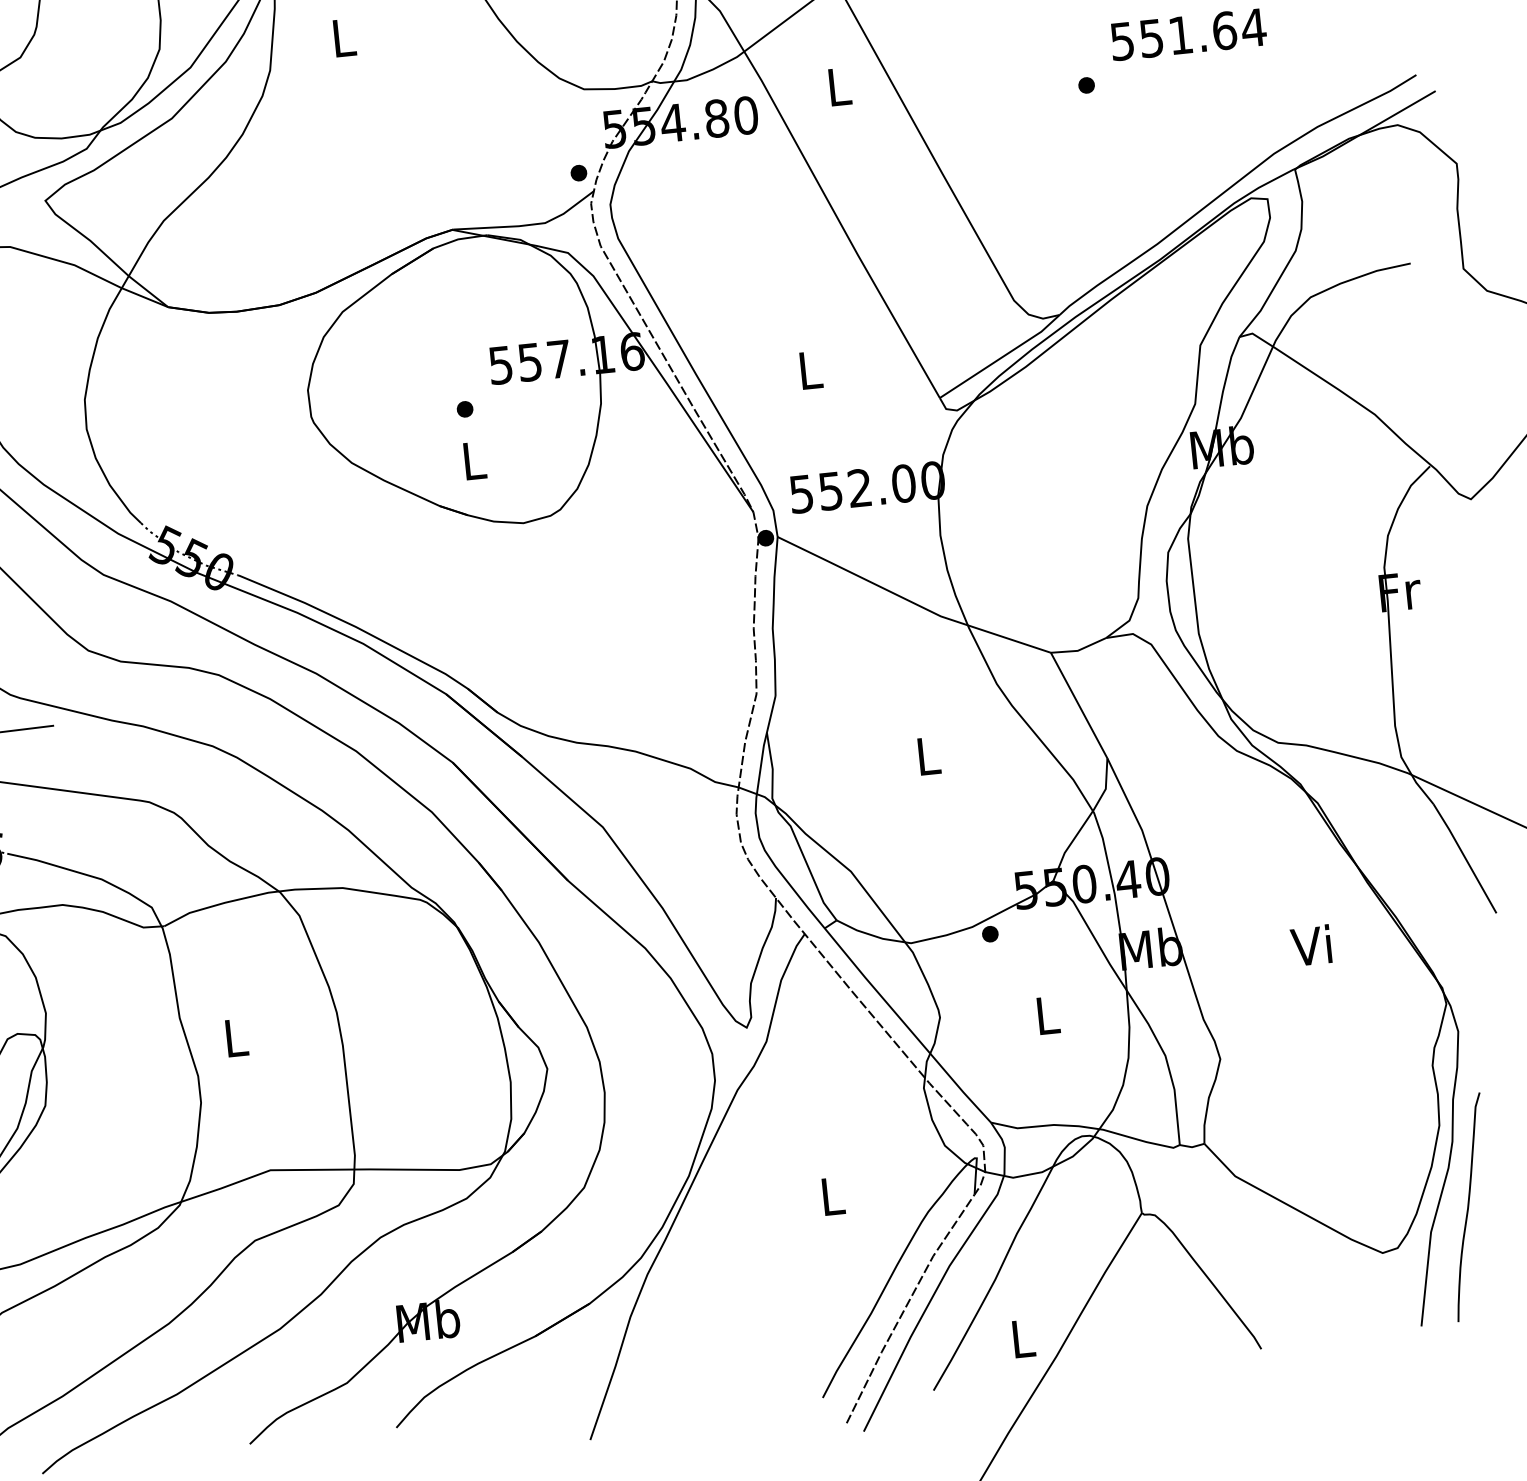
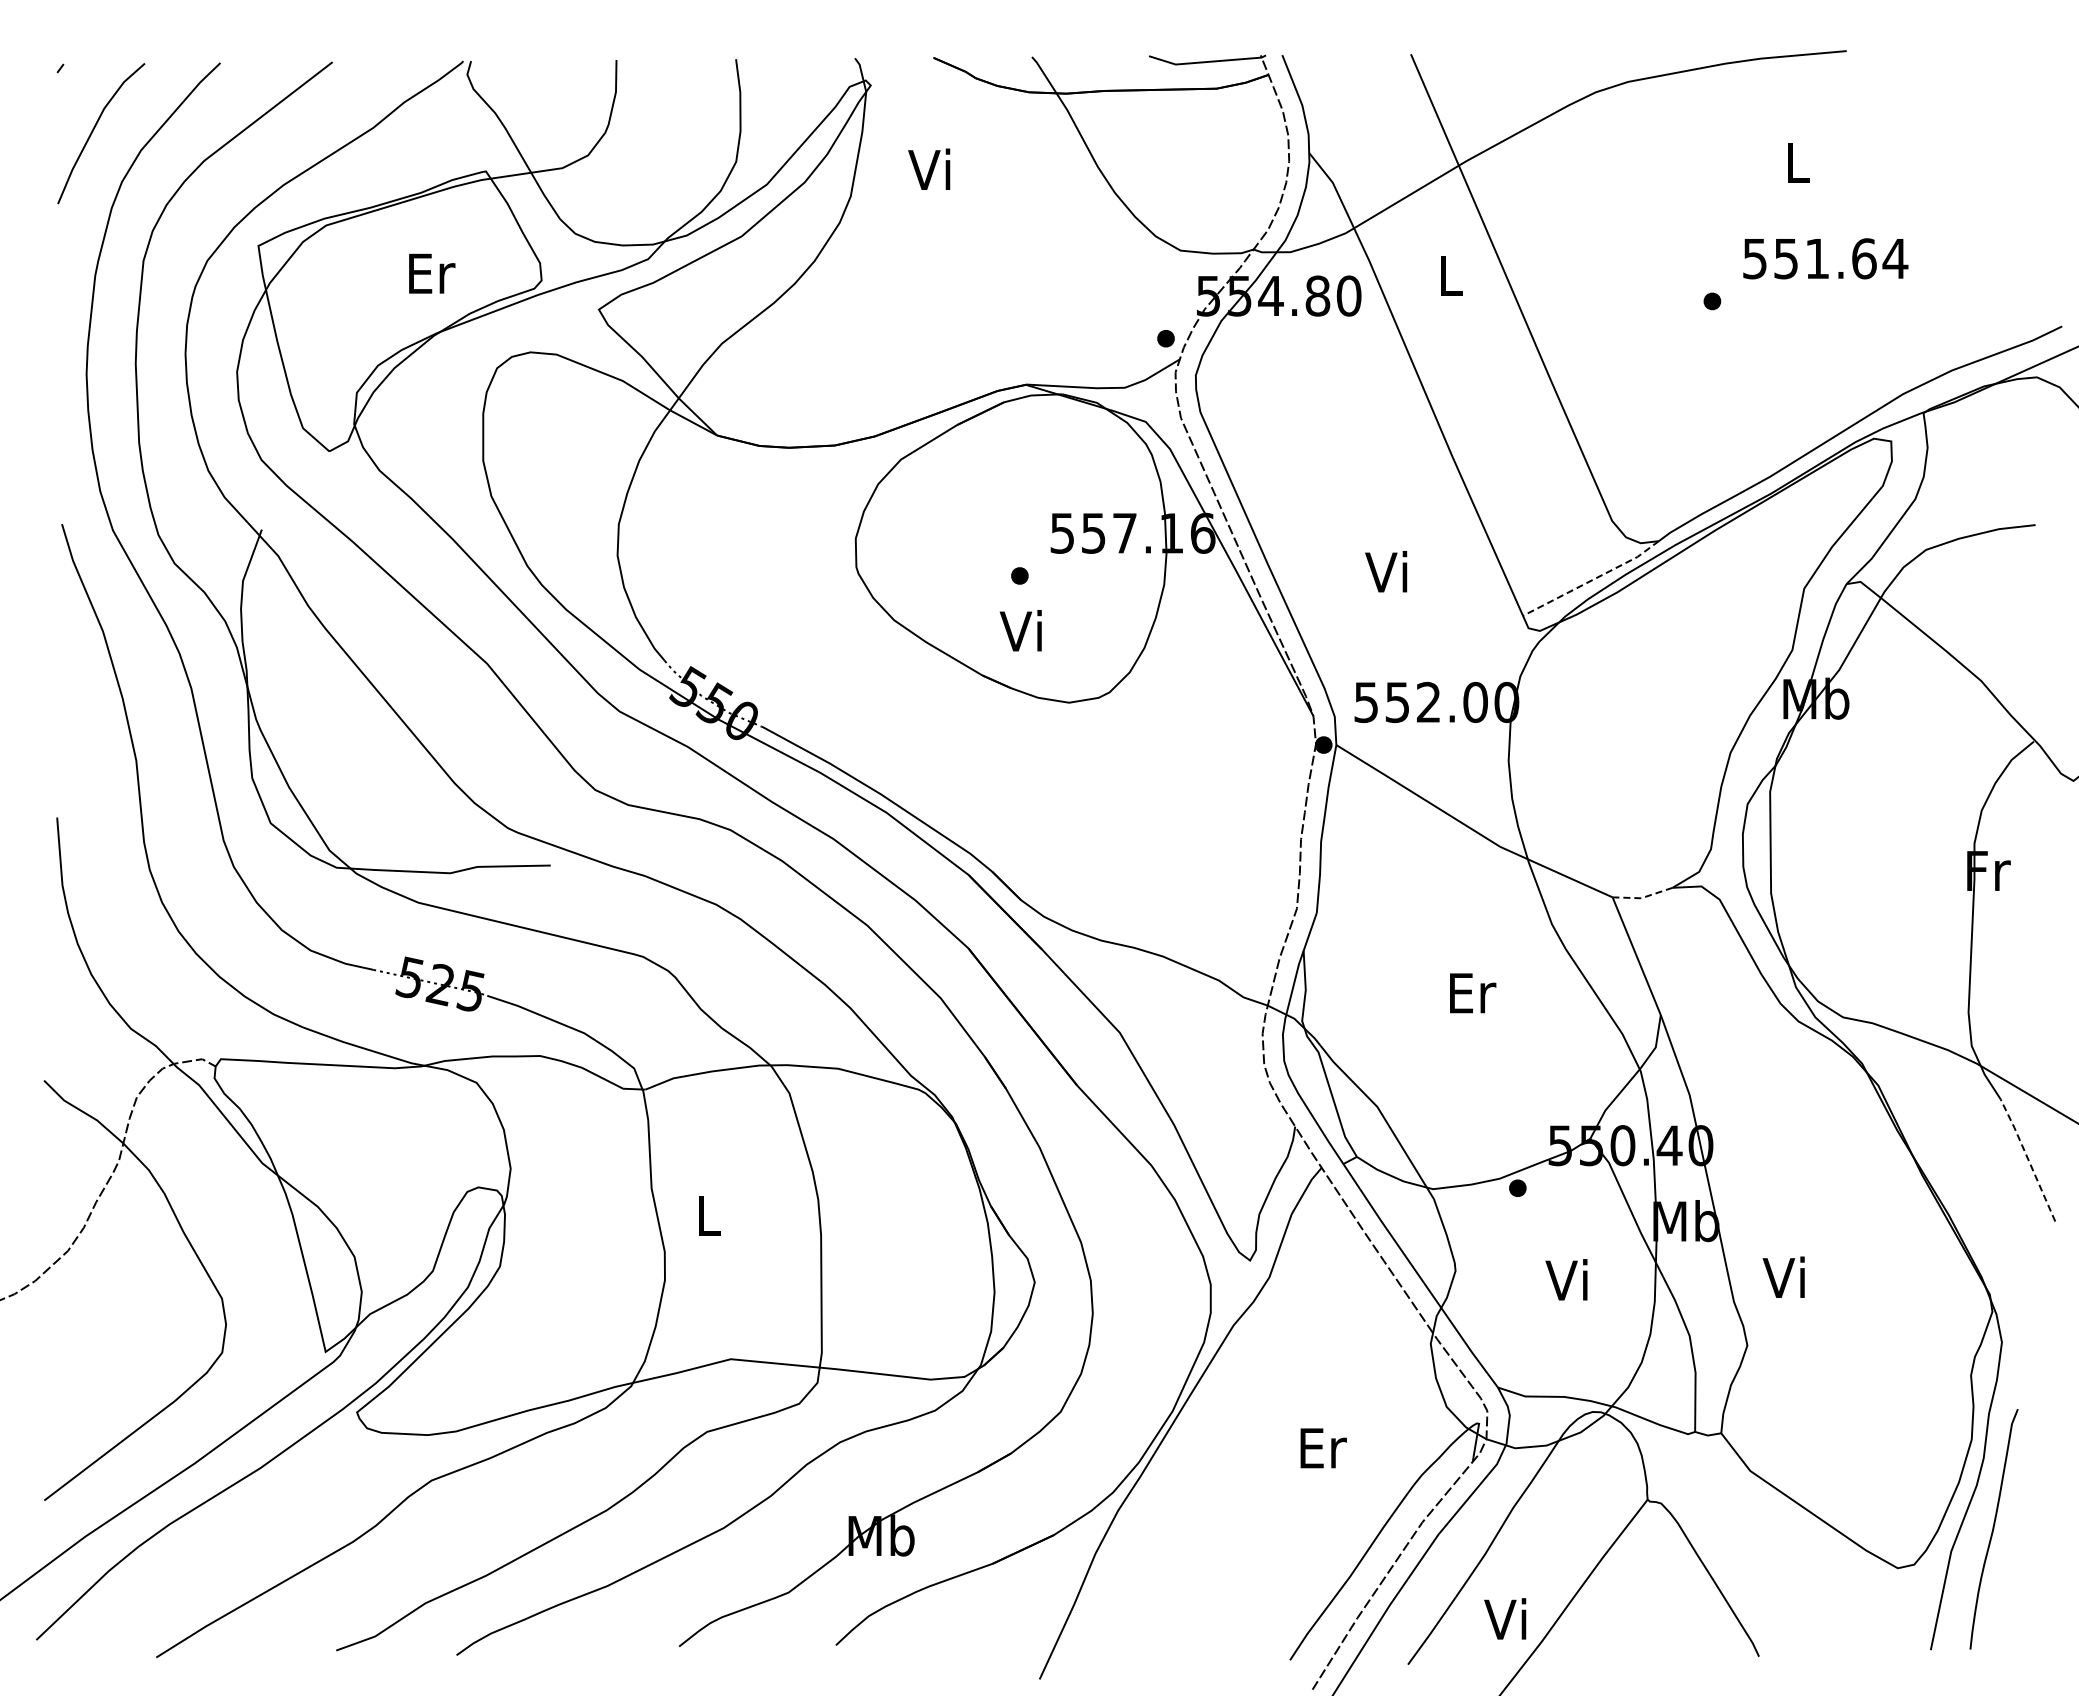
text: (341, 36) -> (929, 168), L -> Vi
line: (1001, 358) -> (1592, 580), solid -> dashed
text: (807, 369) -> (1386, 571), L -> Vi
text: (470, 460) -> (1020, 630), L -> Vi
line: (1079, 649) -> (1643, 897), solid -> dashed
text: (930, 756) -> (1473, 993), L -> Er
line: (1465, 857) -> (2028, 1159), solid -> dashed
text: (1310, 944) -> (1783, 1276), moved
text: (1044, 1014) -> (1566, 1279), L -> Vi
text: (833, 1196) -> (1323, 1448), L -> Er
text: (1020, 1337) -> (1505, 1618), L -> Vi

